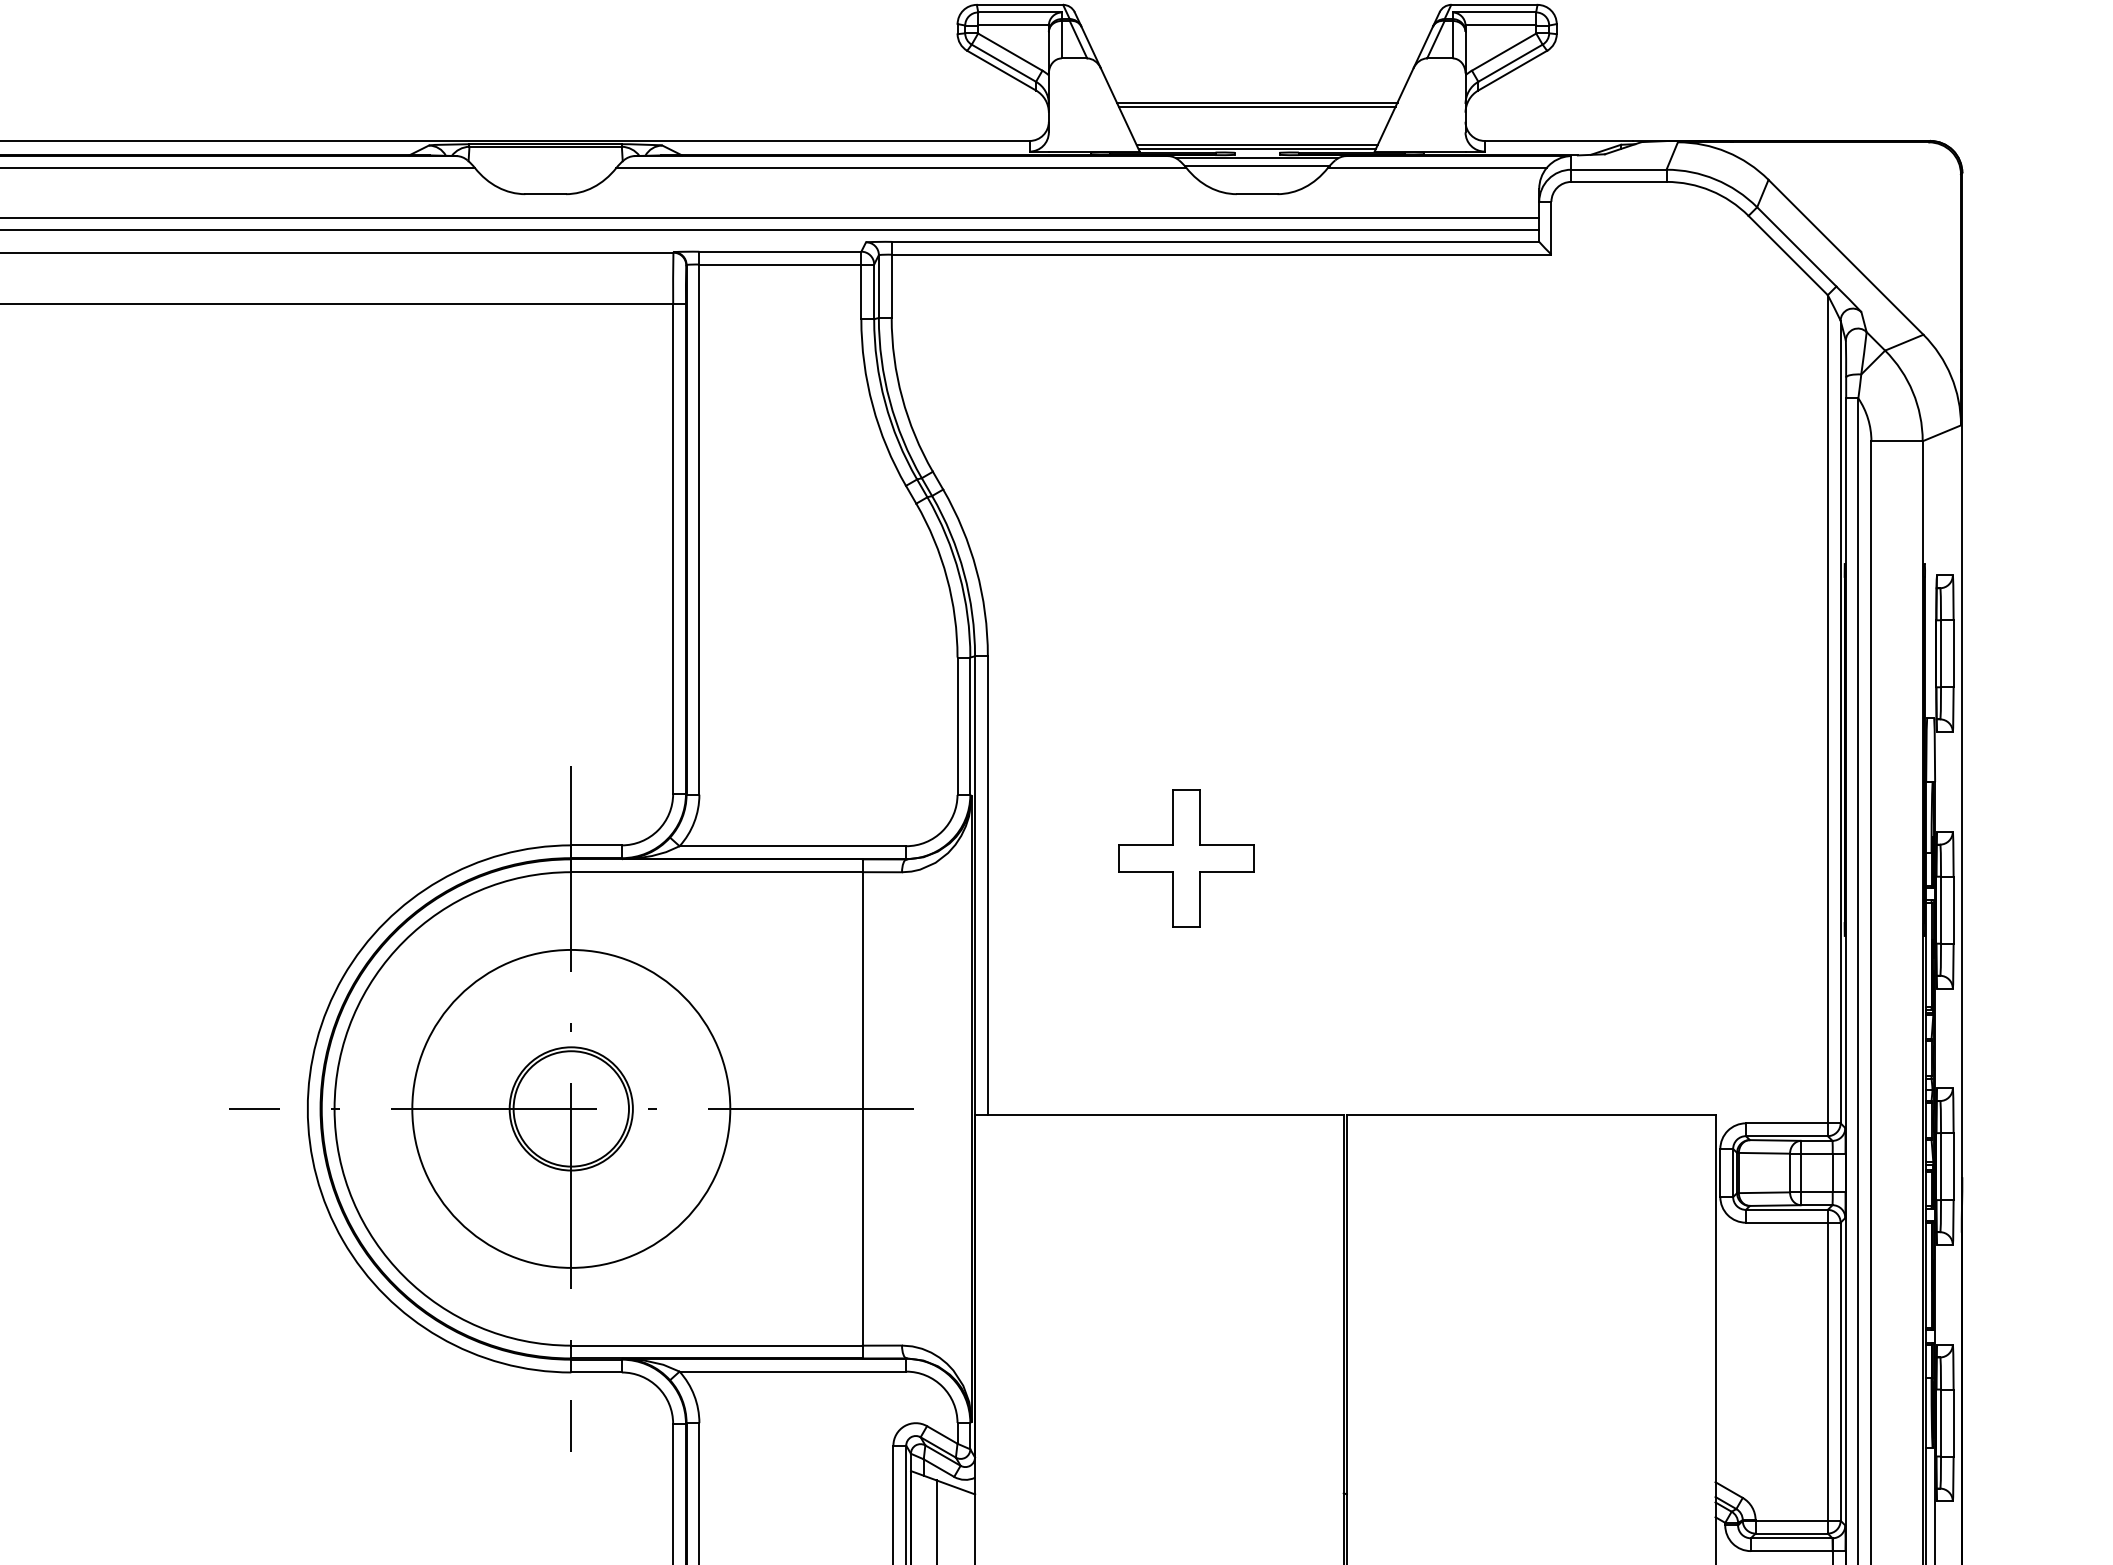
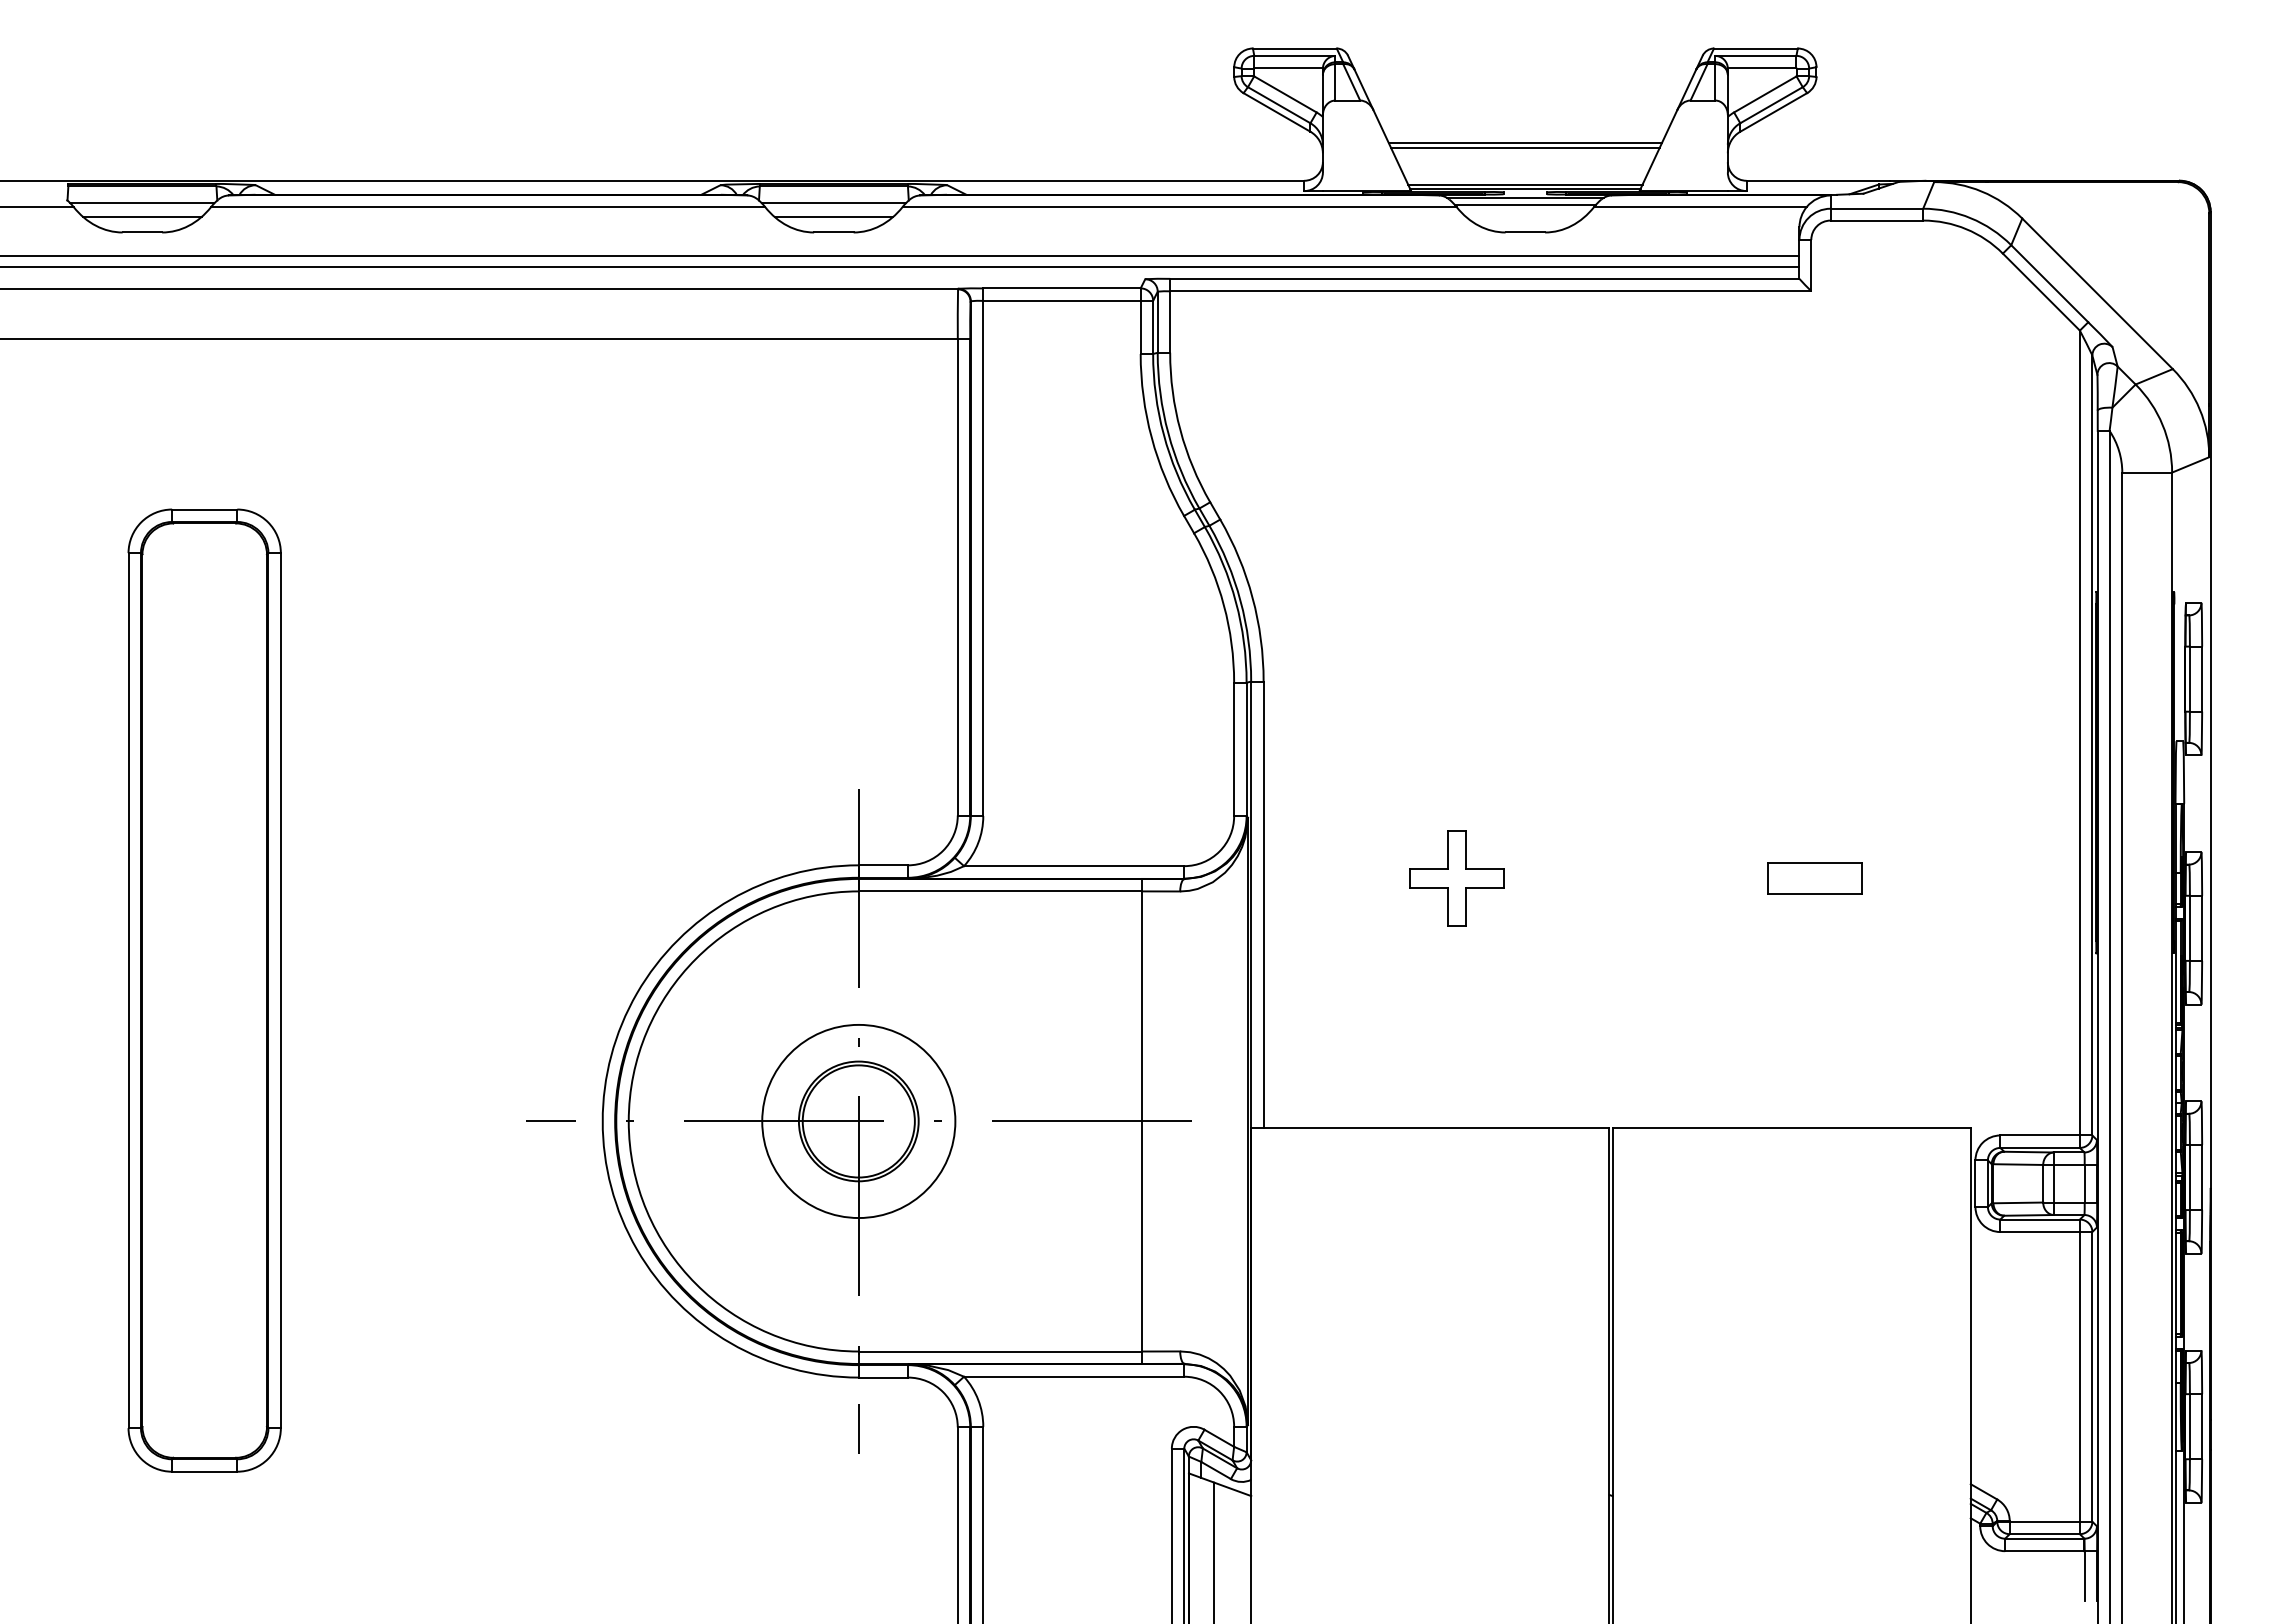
line: (545, 164) -> (833, 203), added
line: (545, 178) -> (833, 217), added
part: (1186, 858) -> (1456, 878), size x0.71
part: (1554, 858) -> (1814, 878), added
circle: (570, 1108) -> (858, 1121), size x0.62

